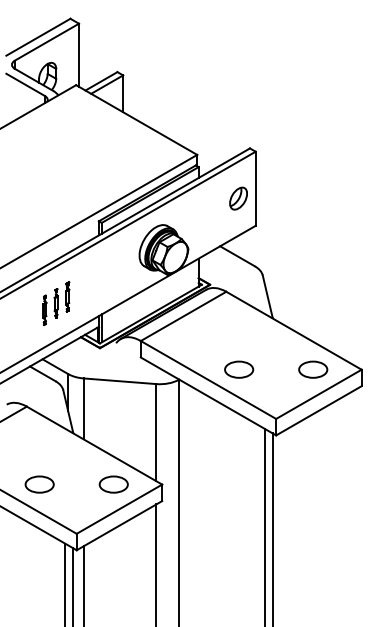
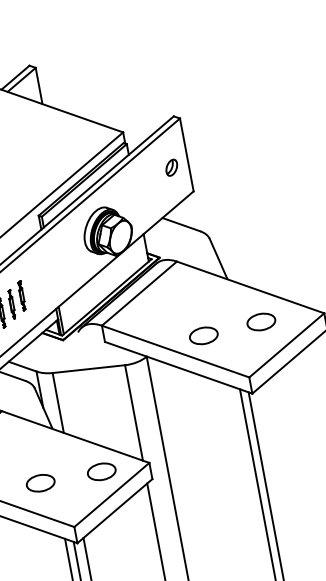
part: (238, 198) -> (171, 167), size x0.7
part: (313, 369) -> (261, 321), moved
part: (39, 484) -> (40, 483), moved

